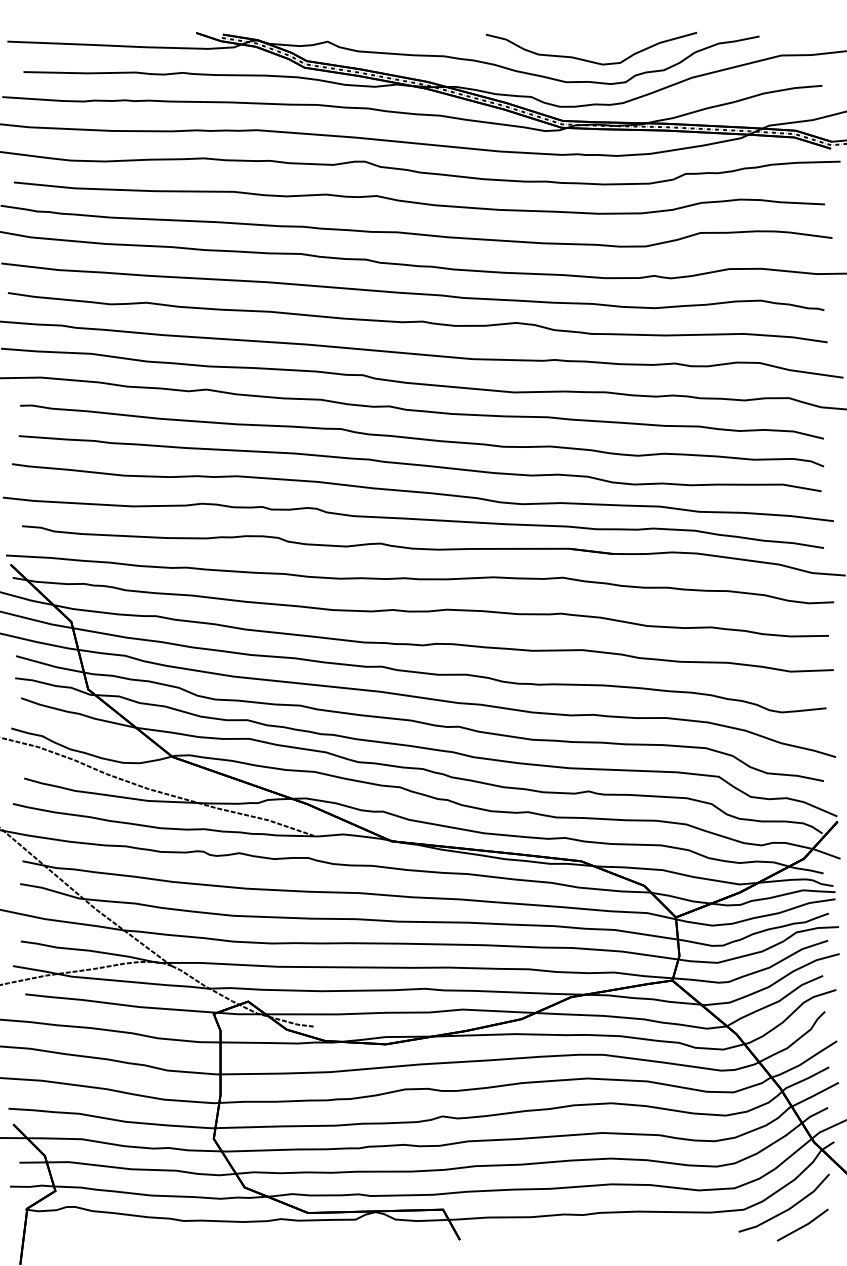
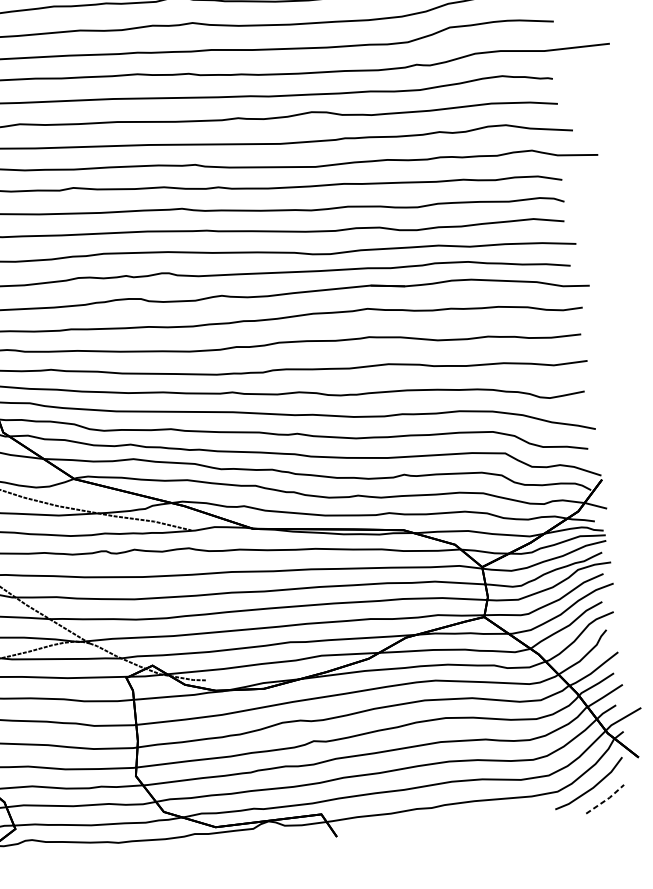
line: (804, 1226) -> (606, 800), solid -> dashed

